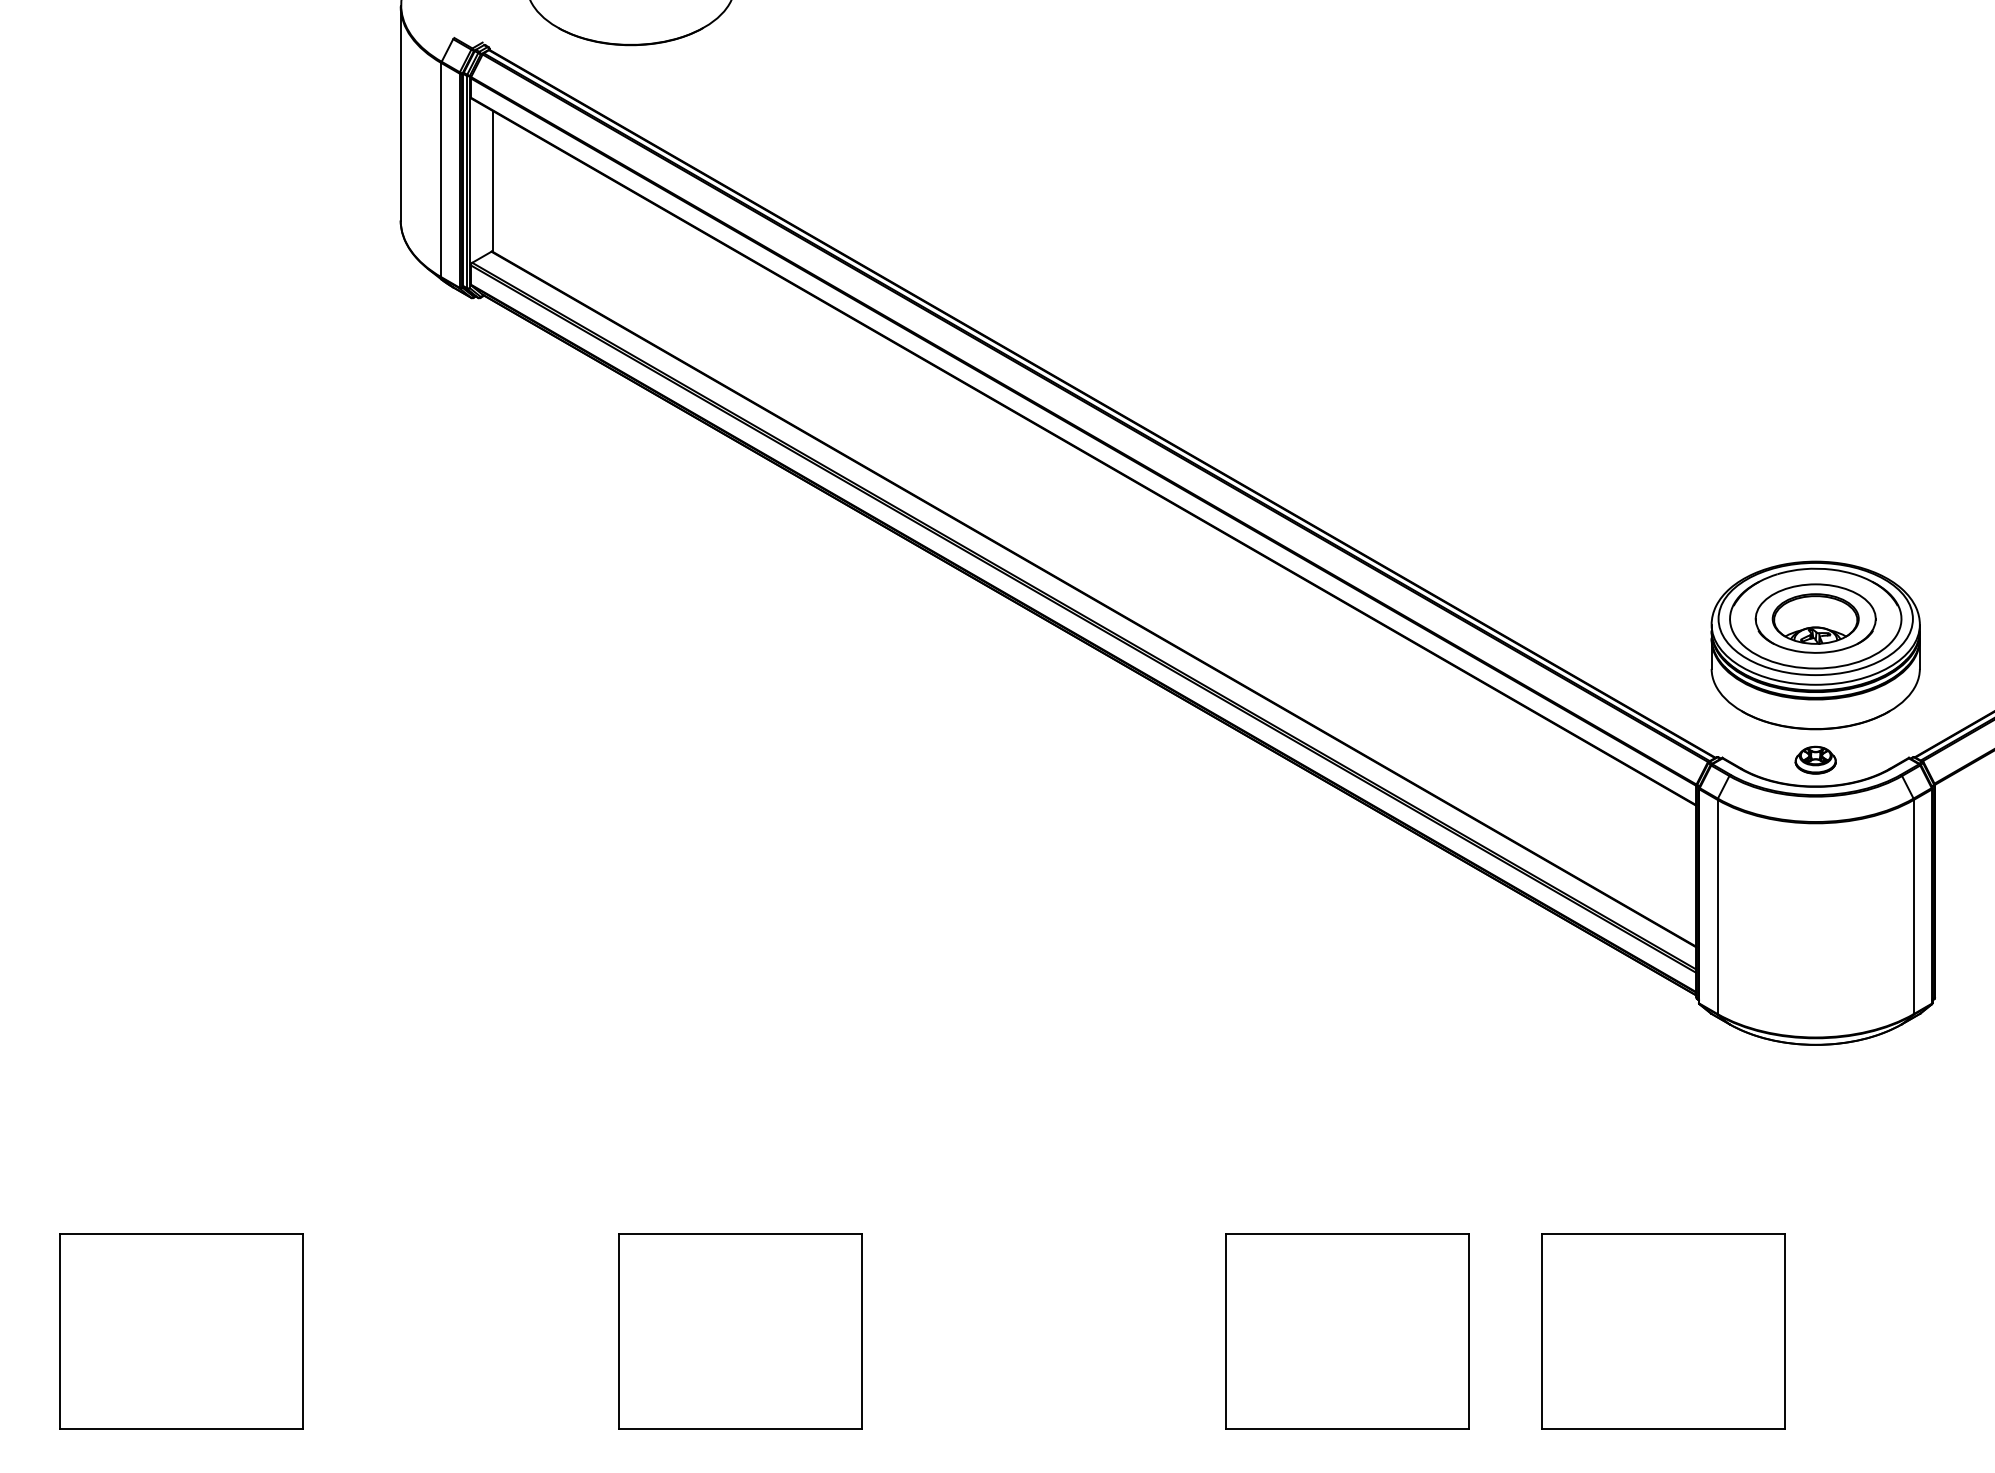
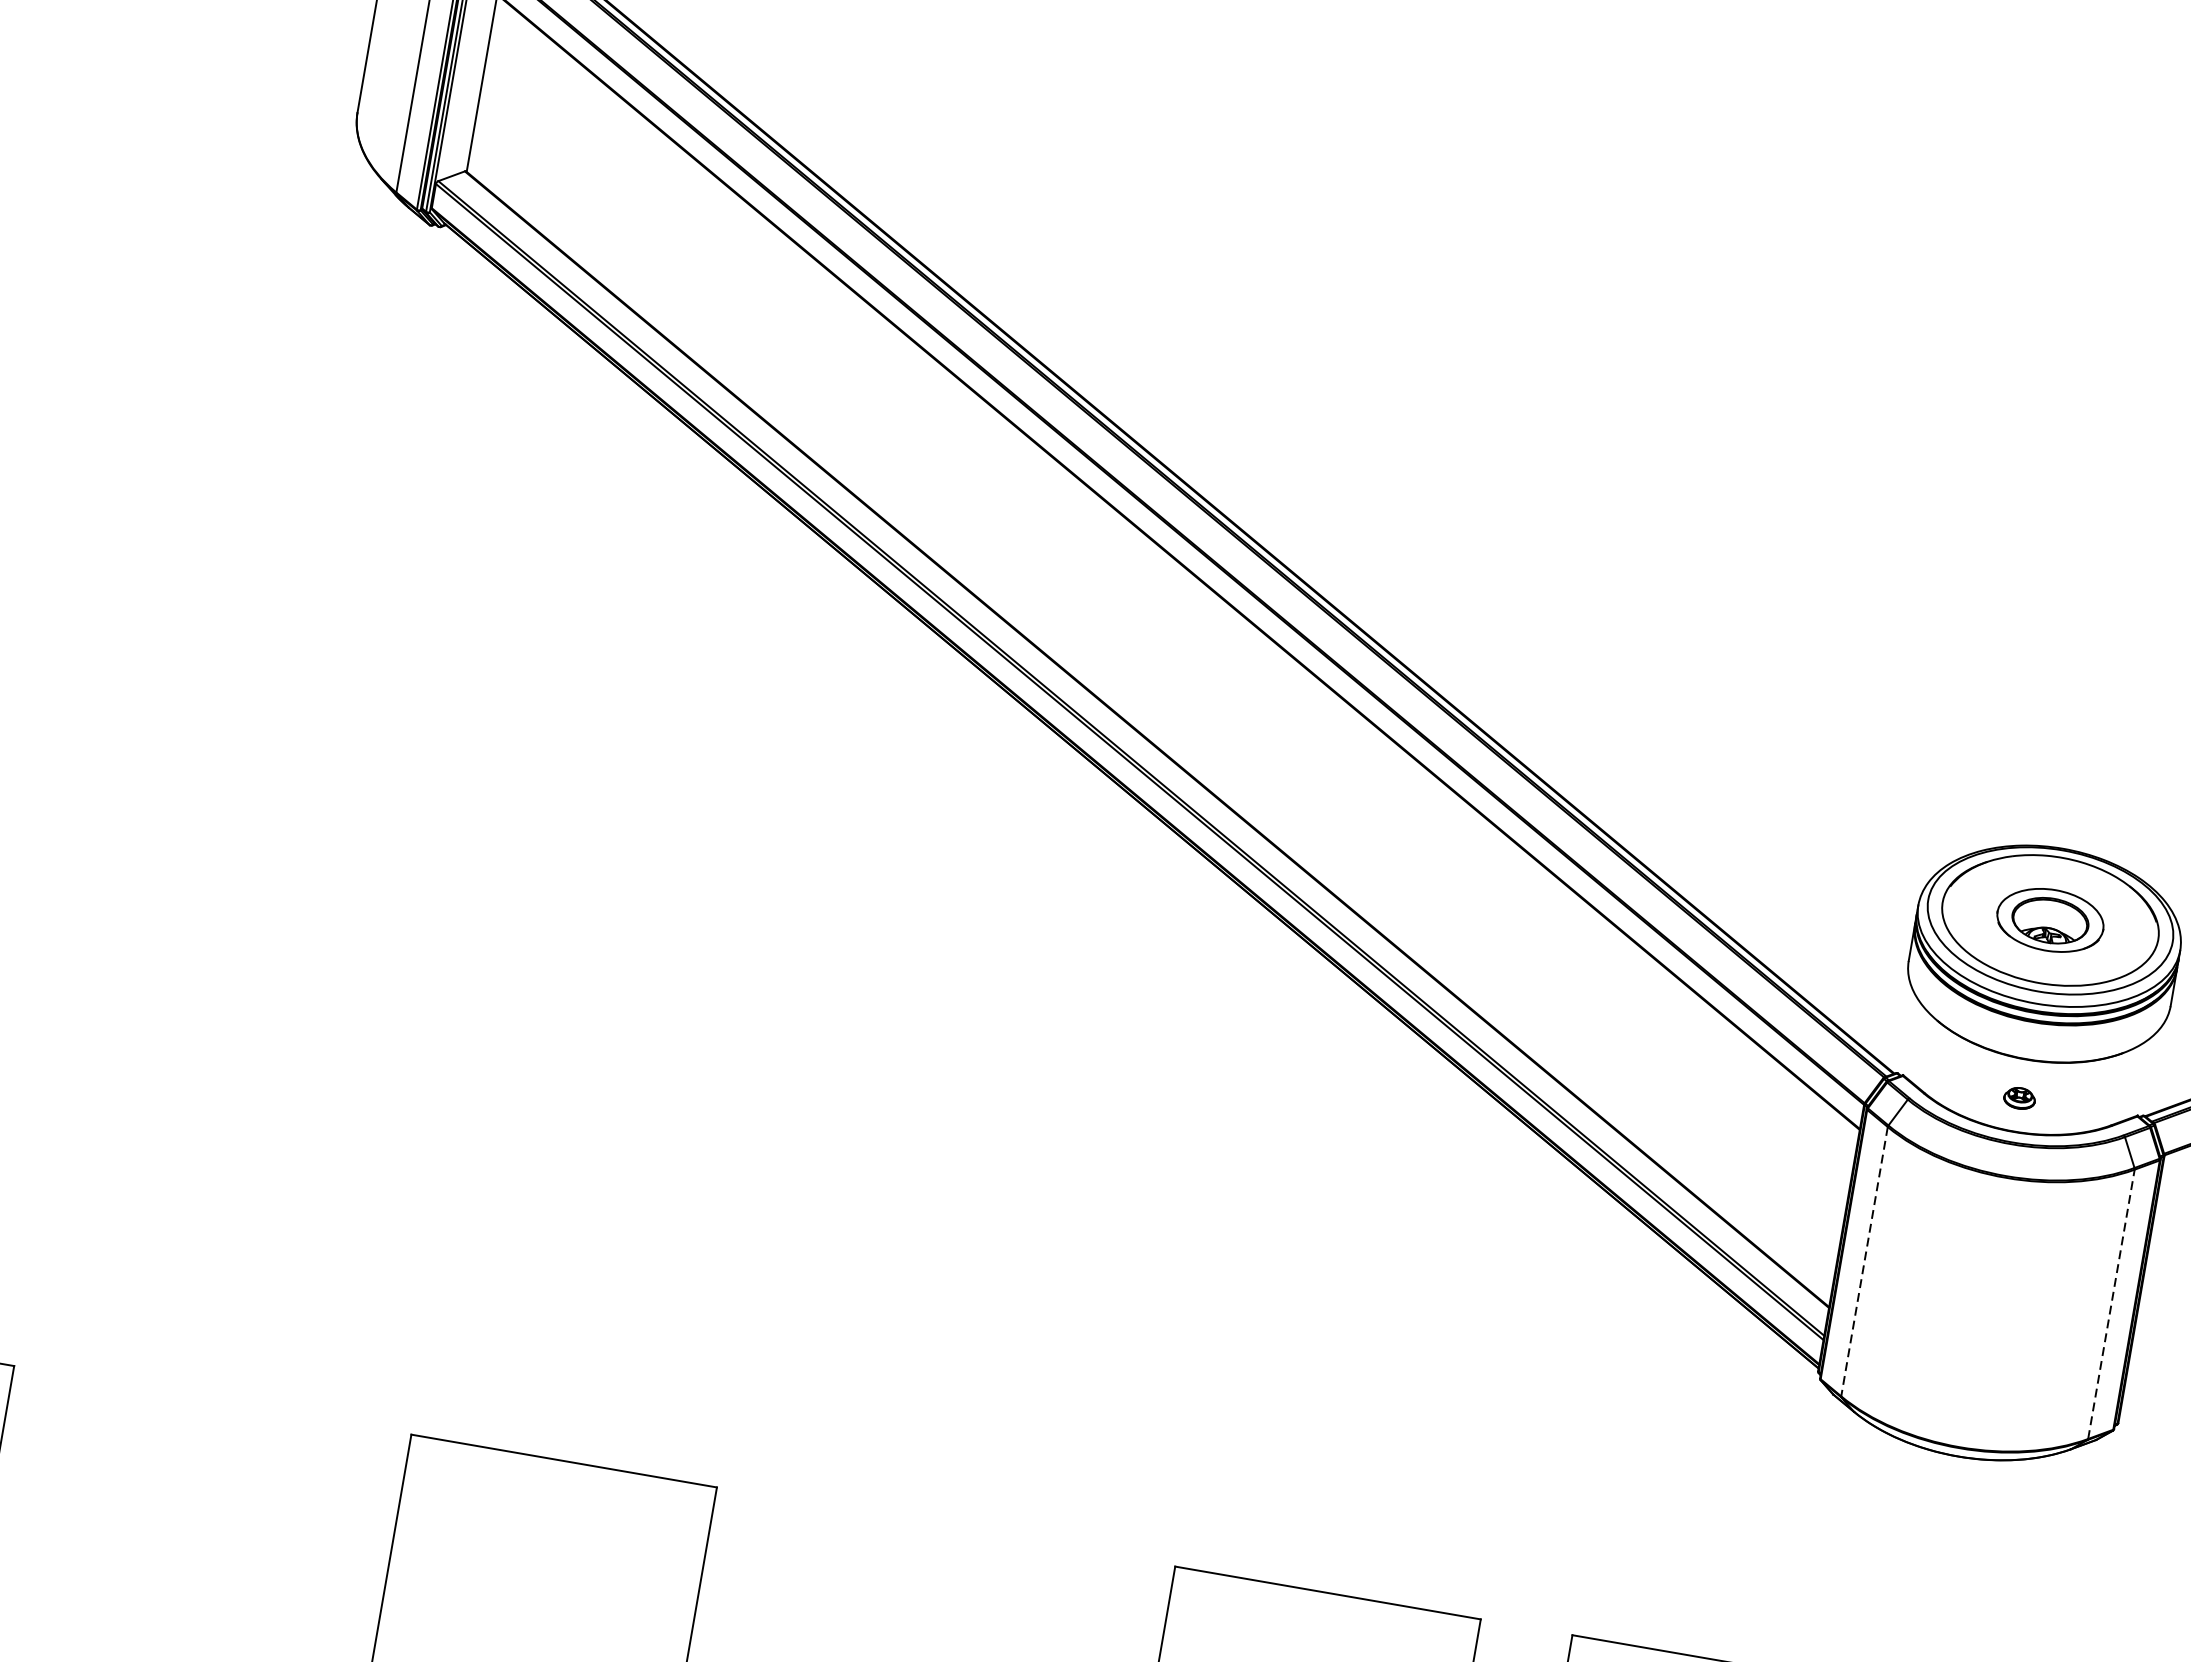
part: (1815, 618) -> (2050, 920), size x0.7
part: (1815, 759) -> (2019, 1097), size x0.6
line: (1913, 906) -> (2110, 1303), solid -> dashed
line: (1717, 907) -> (1864, 1262), solid -> dashed

